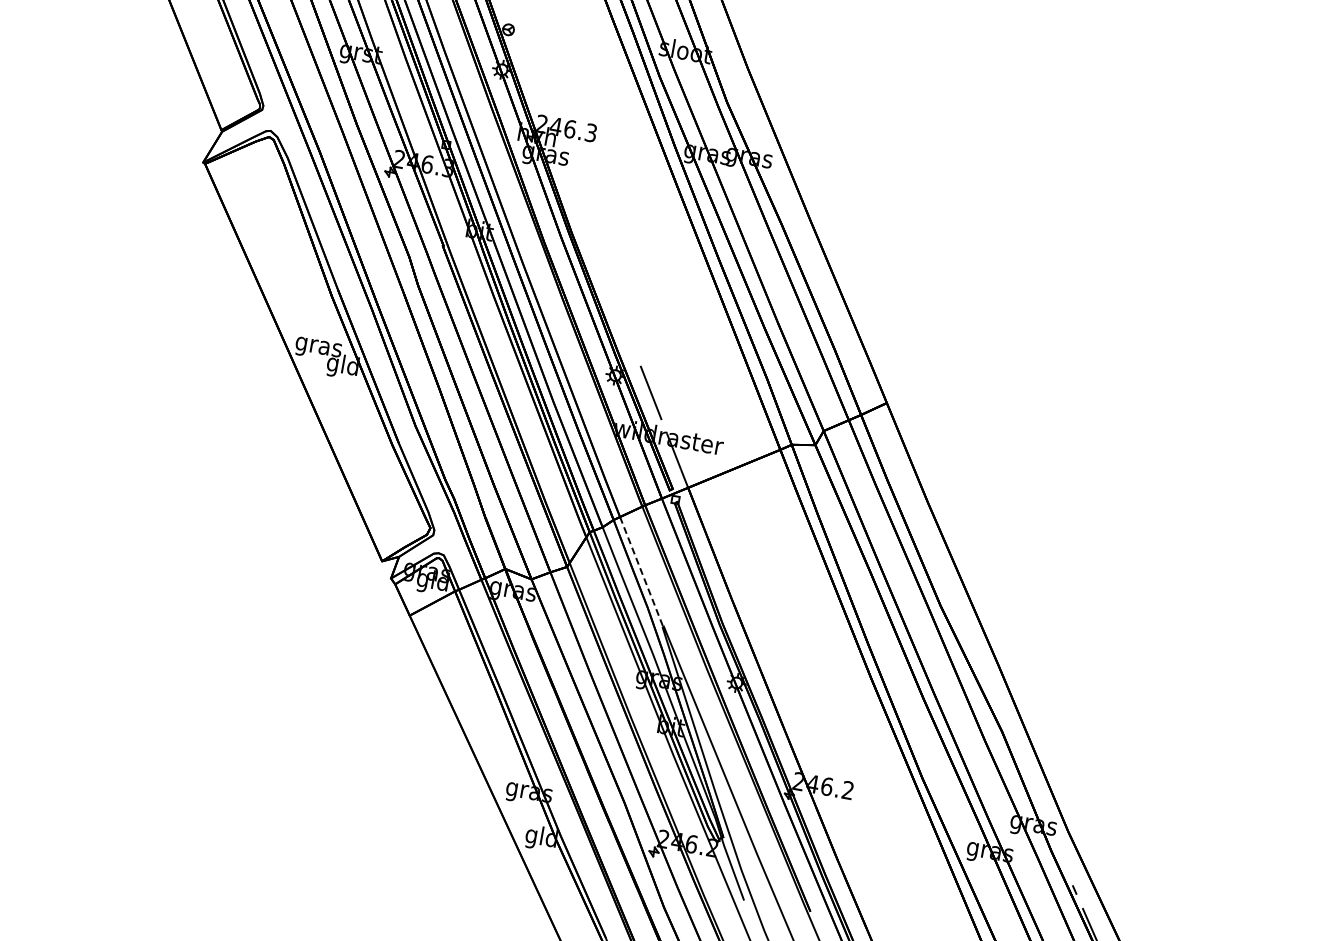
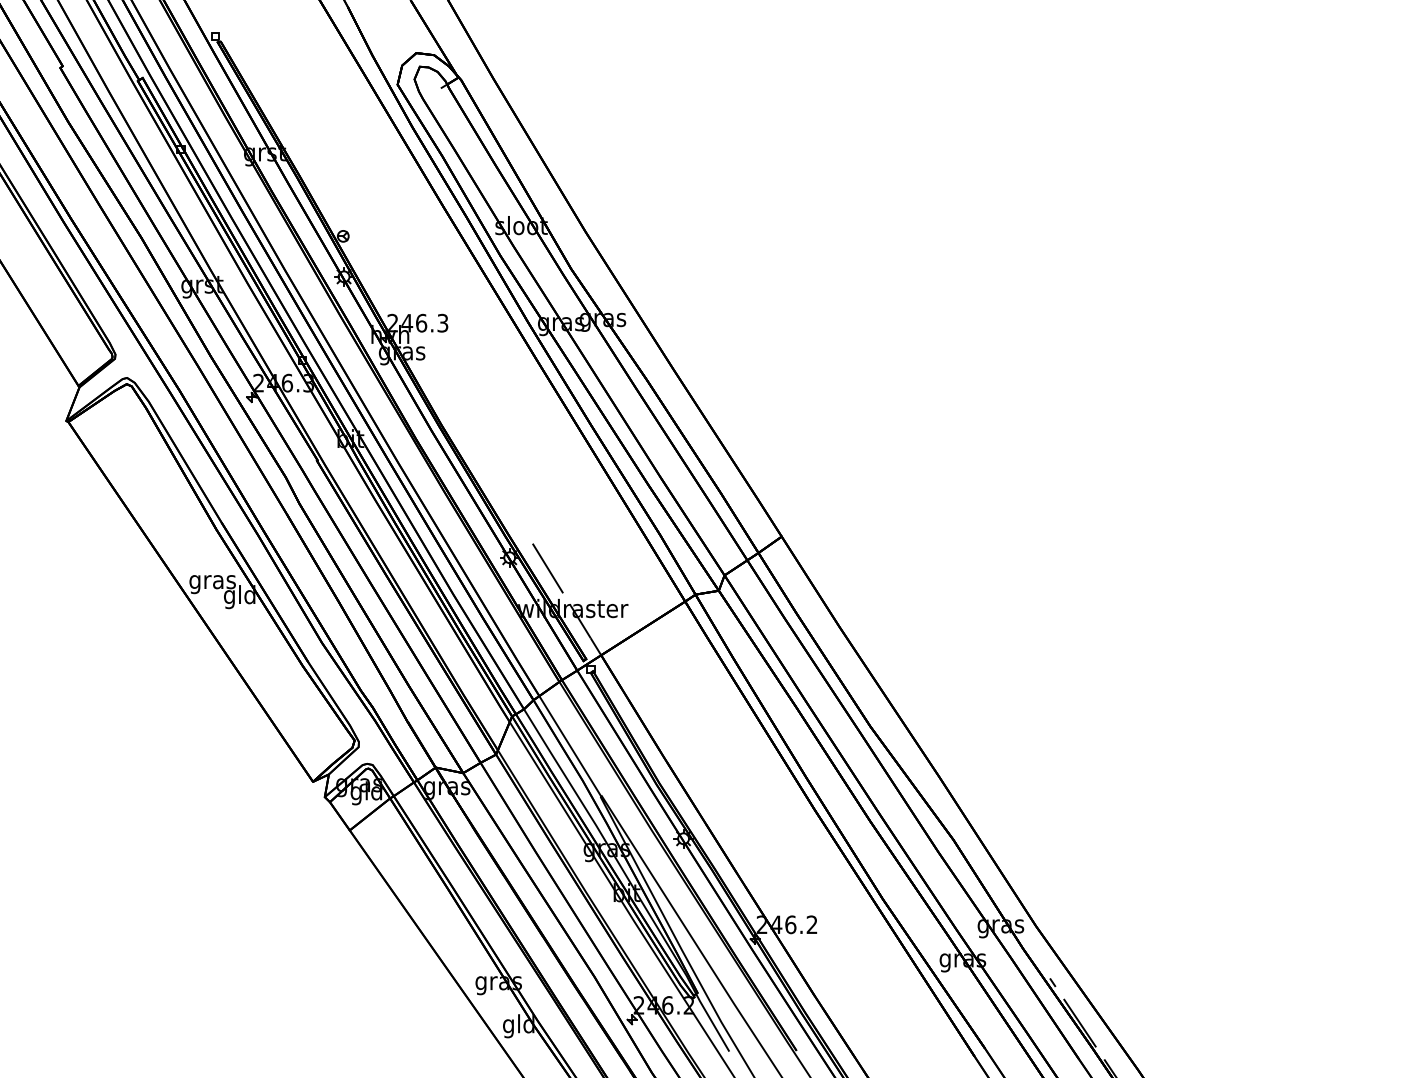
line: (641, 572) -> (570, 746), dashed -> solid

